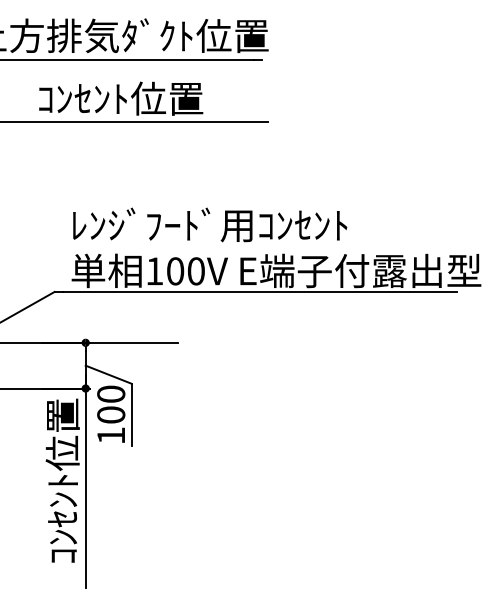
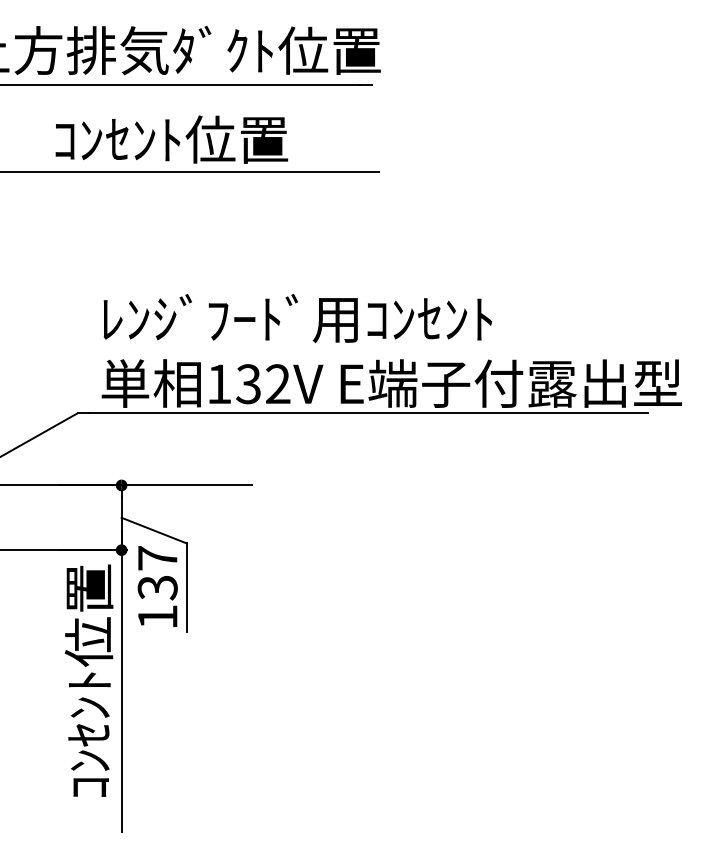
text: (185, 271) -> (262, 384), 100V -> 132V
text: (111, 404) -> (158, 572), 100 -> 137

